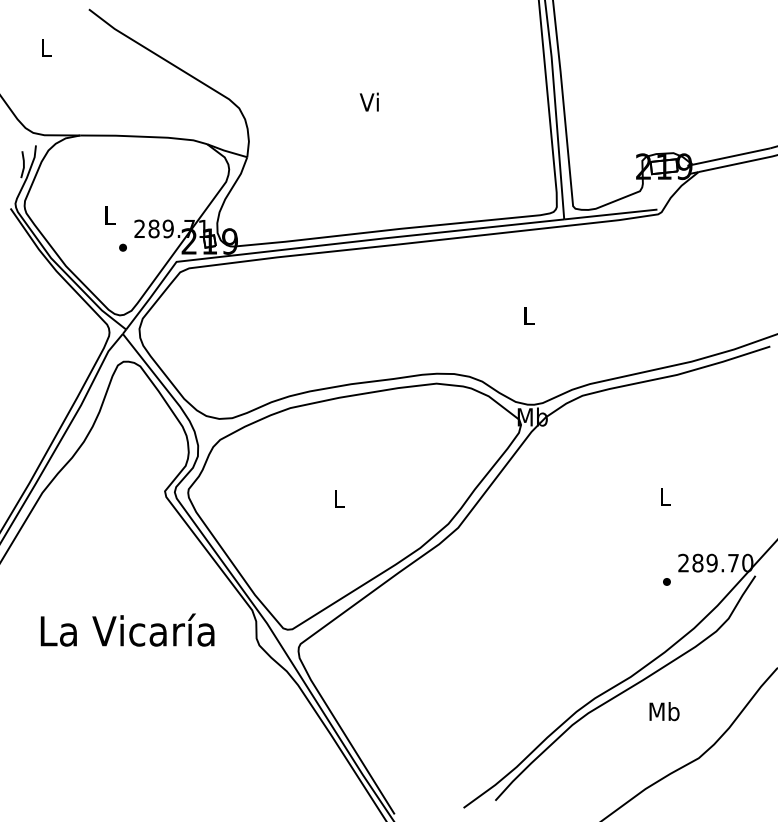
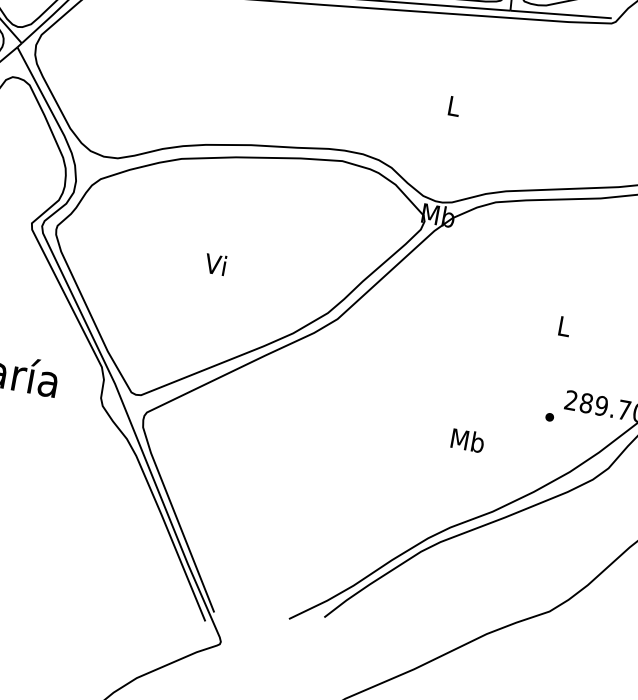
text: (337, 497) -> (214, 263), L -> Vi
text: (664, 711) -> (467, 440), moved

